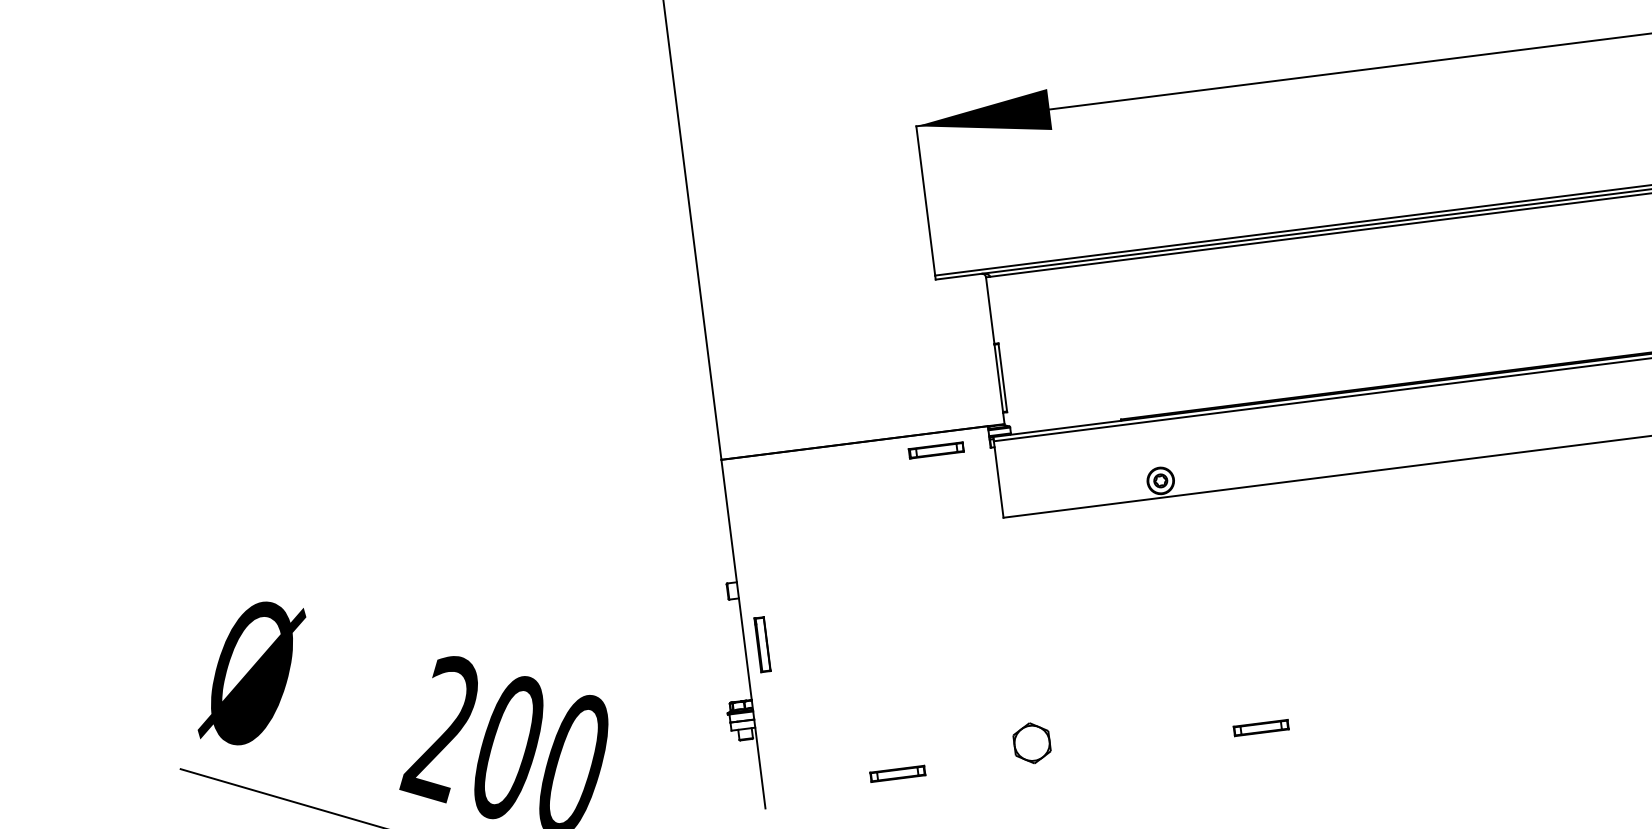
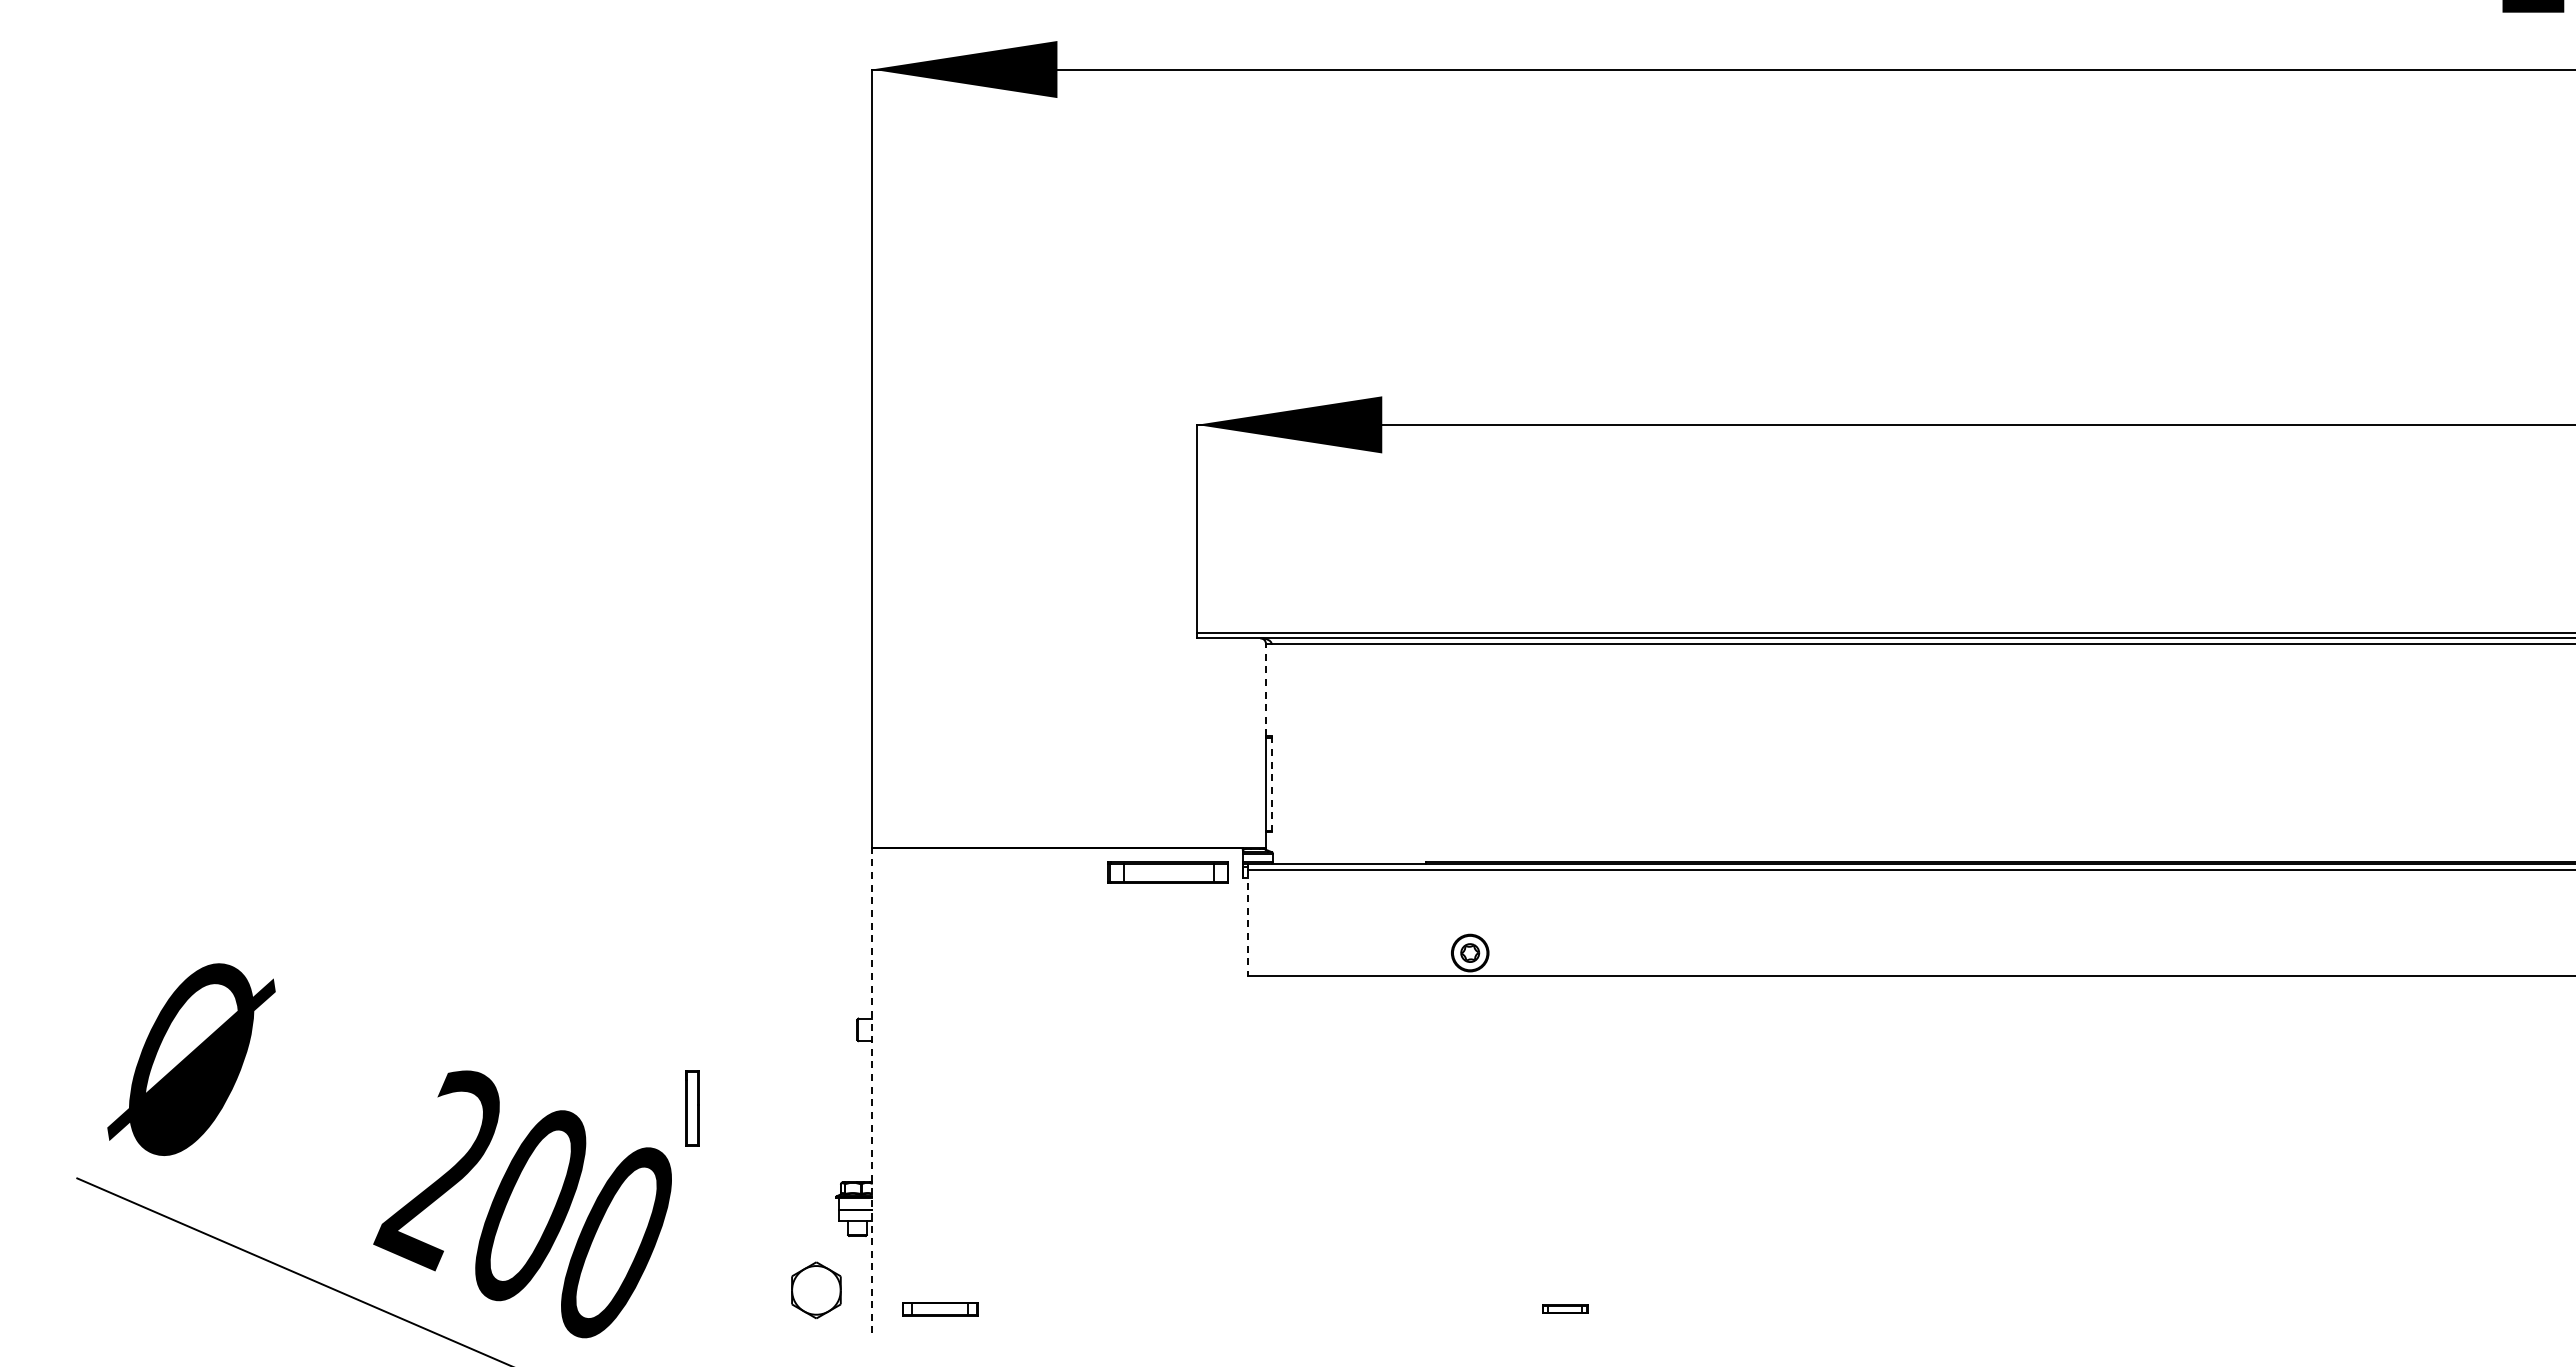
line: (989, 310) -> (1265, 689), solid -> dashed
line: (1002, 377) -> (1271, 784), solid -> dashed
part: (936, 450) -> (1167, 872), size x1.6
line: (998, 479) -> (1248, 923), solid -> dashed
line: (743, 633) -> (871, 1090), solid -> dashed
part: (762, 644) -> (692, 1108), moved
part: (1261, 728) -> (1565, 1309), size x0.6
part: (1032, 742) -> (816, 1289), moved
part: (898, 774) -> (940, 1309), moved

